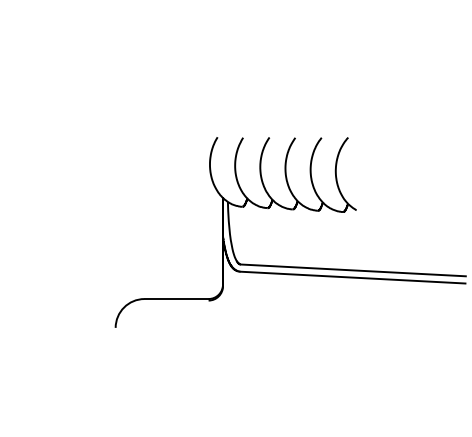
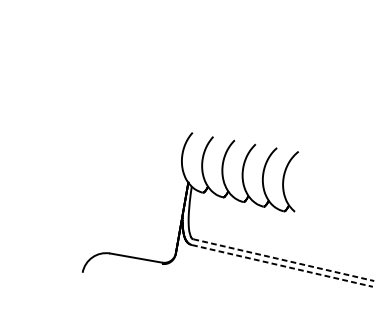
line: (353, 270) -> (283, 260), solid -> dashed
line: (353, 277) -> (282, 265), solid -> dashed

